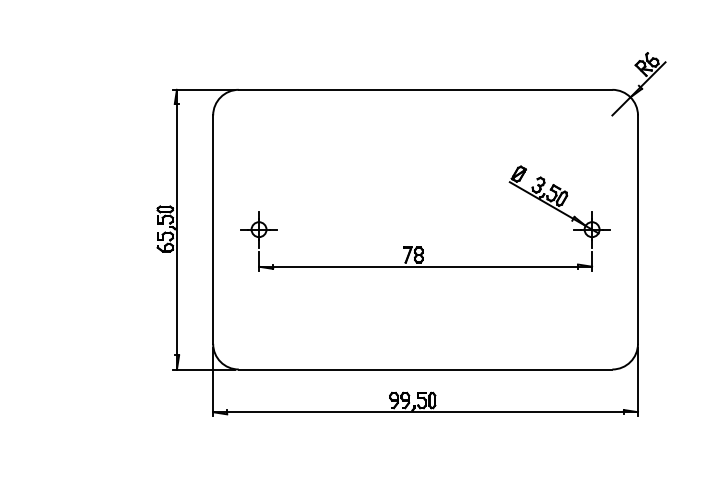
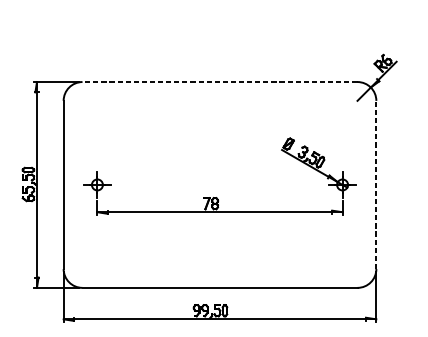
line: (425, 89) -> (219, 81), solid -> dashed
line: (638, 229) -> (376, 184), solid -> dashed

